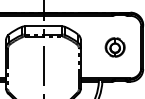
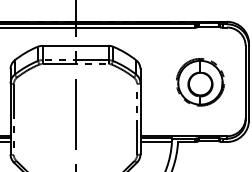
part: (114, 47) -> (199, 82), size x1.43

